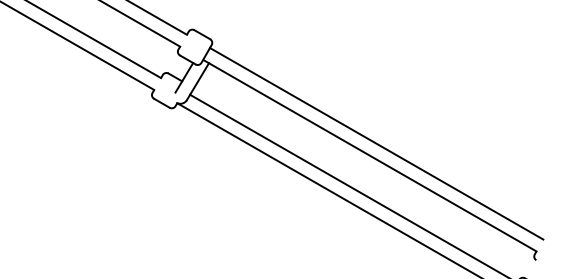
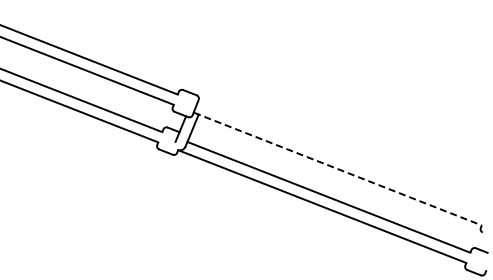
line: (376, 143) -> (341, 158), removed
line: (370, 156) -> (338, 169), solid -> dashed

